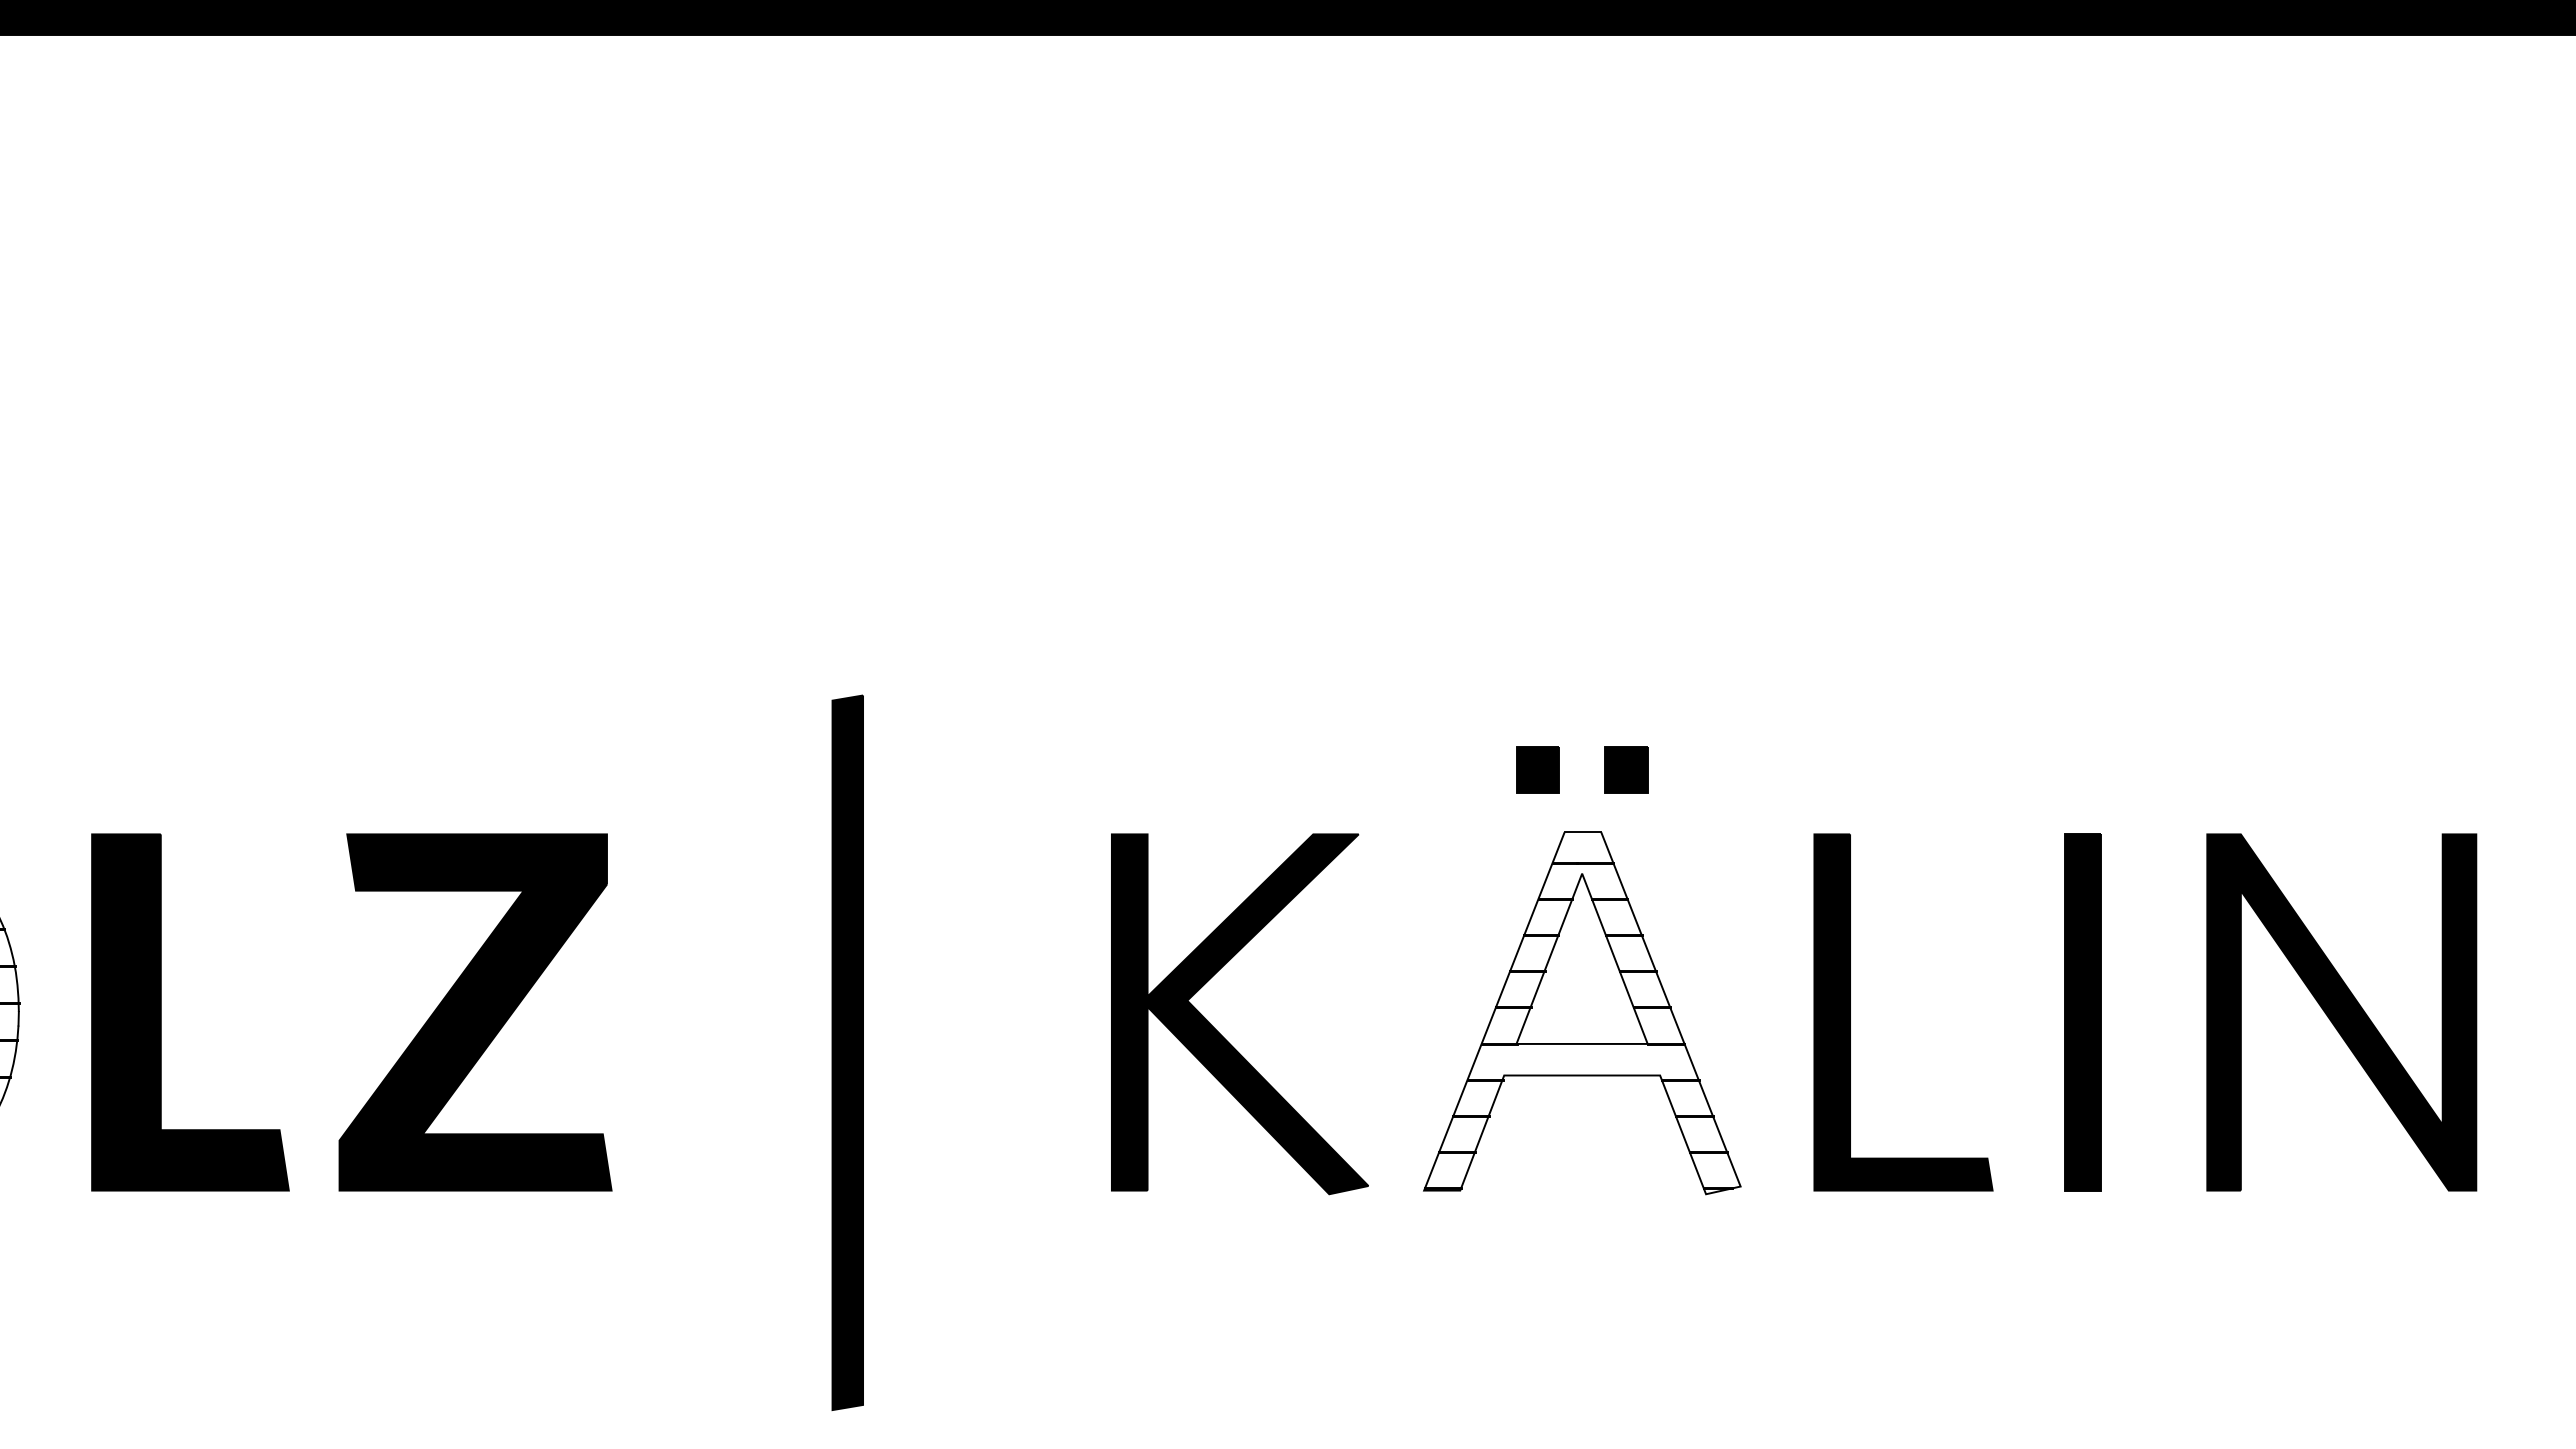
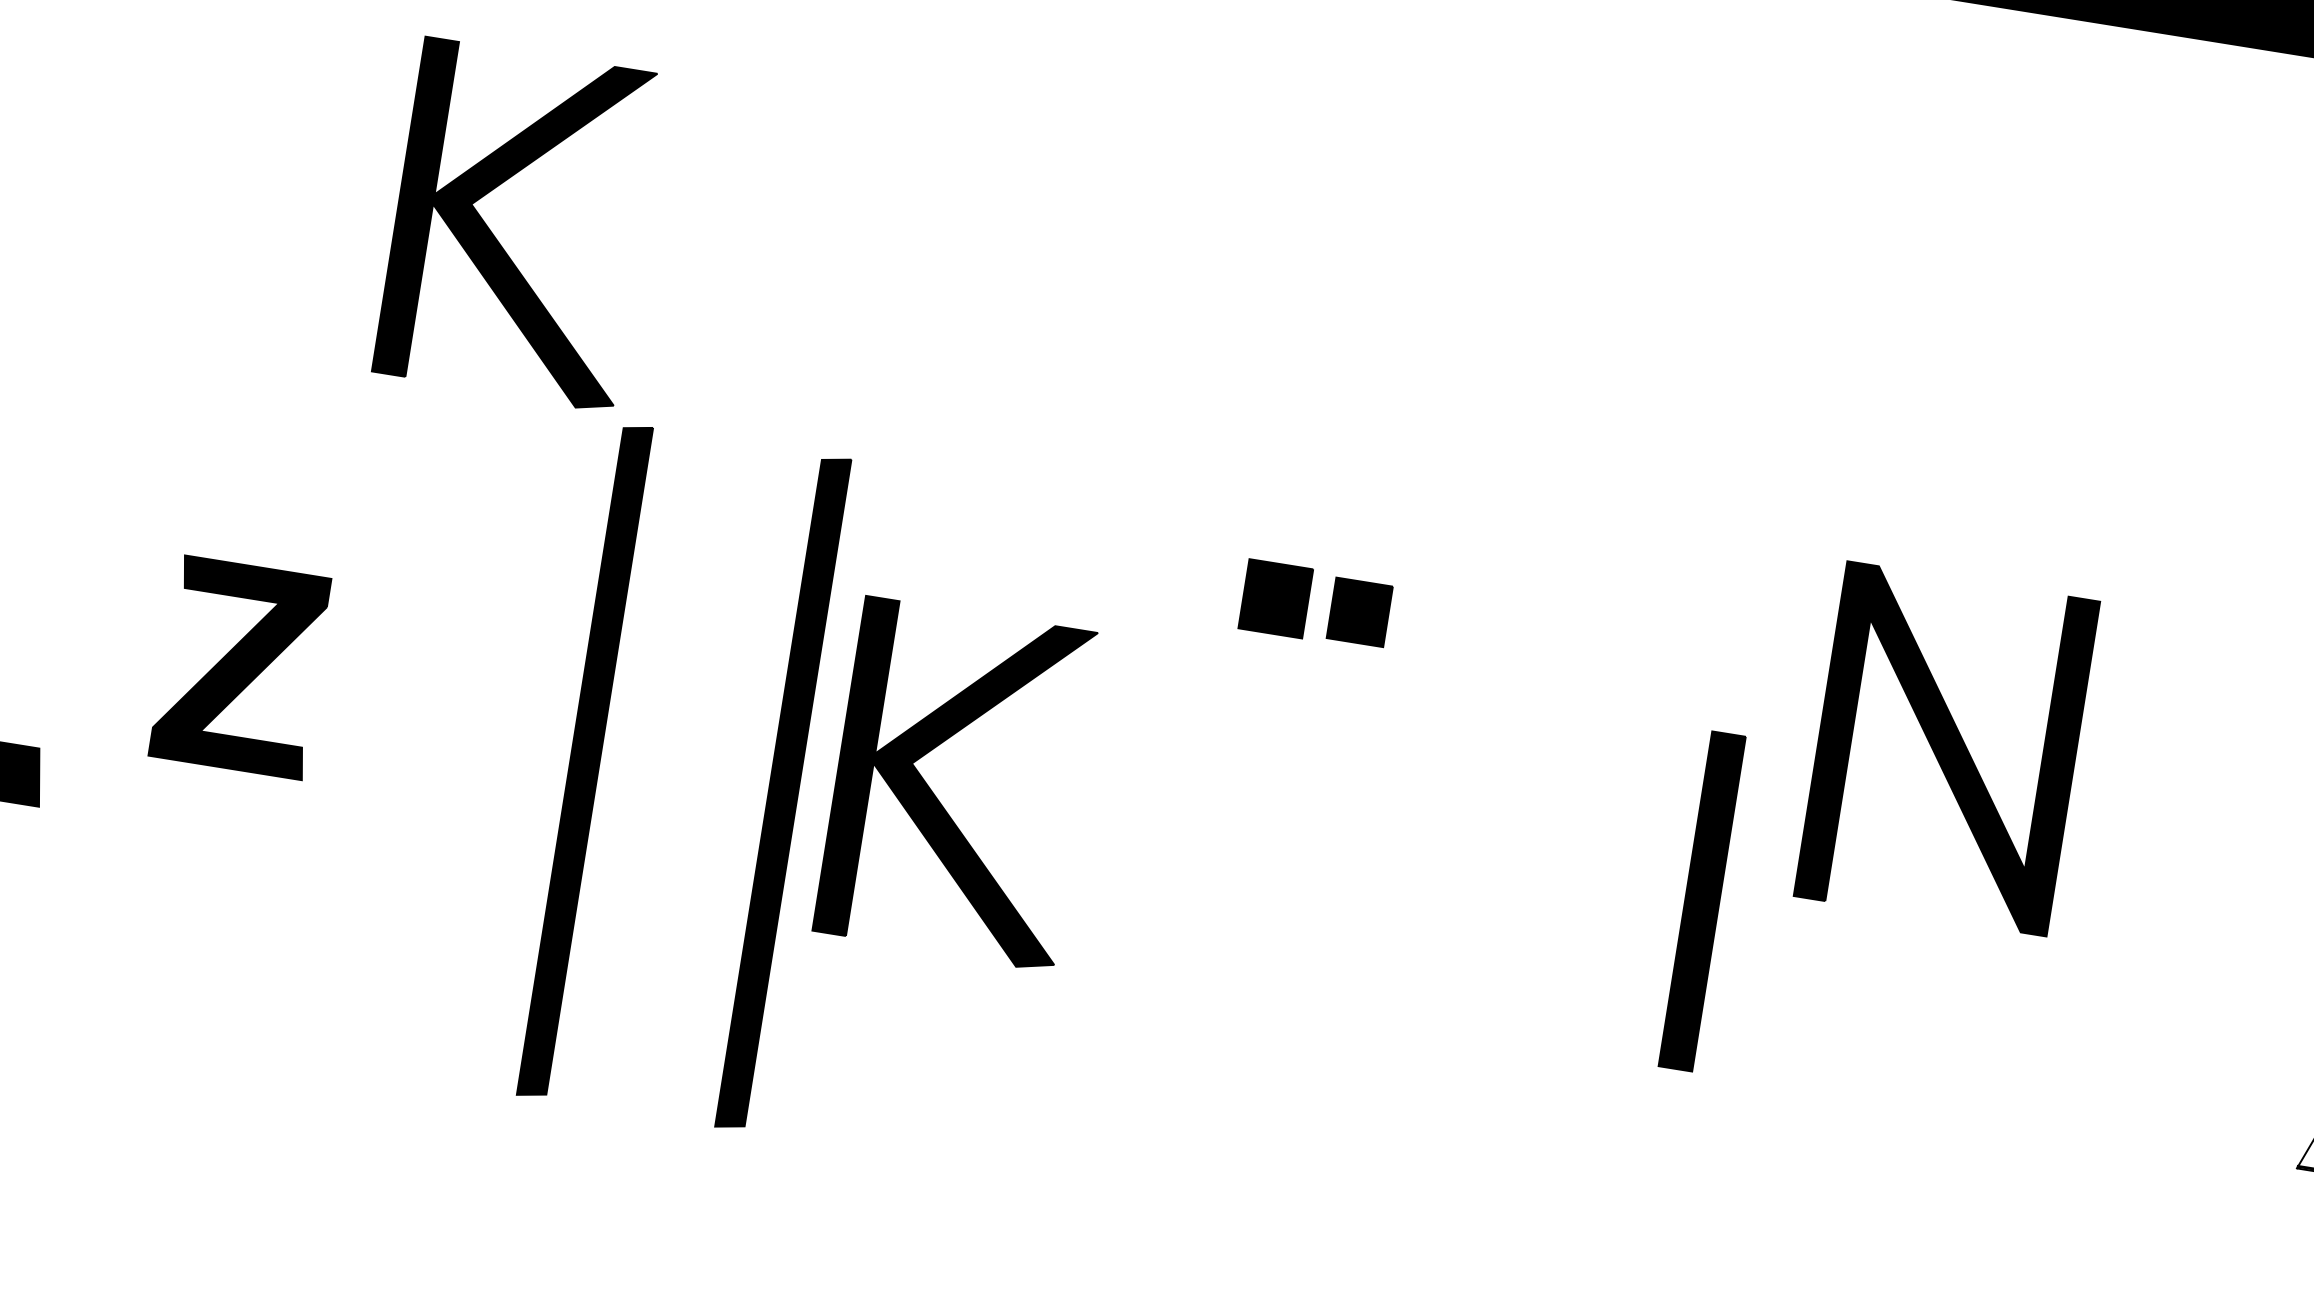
part: (670, 526) -> (497, 240), added
part: (1537, 769) -> (1275, 598), size x1.6
part: (1626, 769) -> (1359, 612), size x1.4
part: (475, 1012) -> (241, 667), size x0.6
part: (1850, 1012) -> (1533, 874), removed
part: (2082, 1012) -> (1701, 901), moved
part: (2341, 1012) -> (1946, 748), moved
part: (1582, 1013) -> (1281, 835), removed
part: (1058, 1052) -> (783, 792), added

